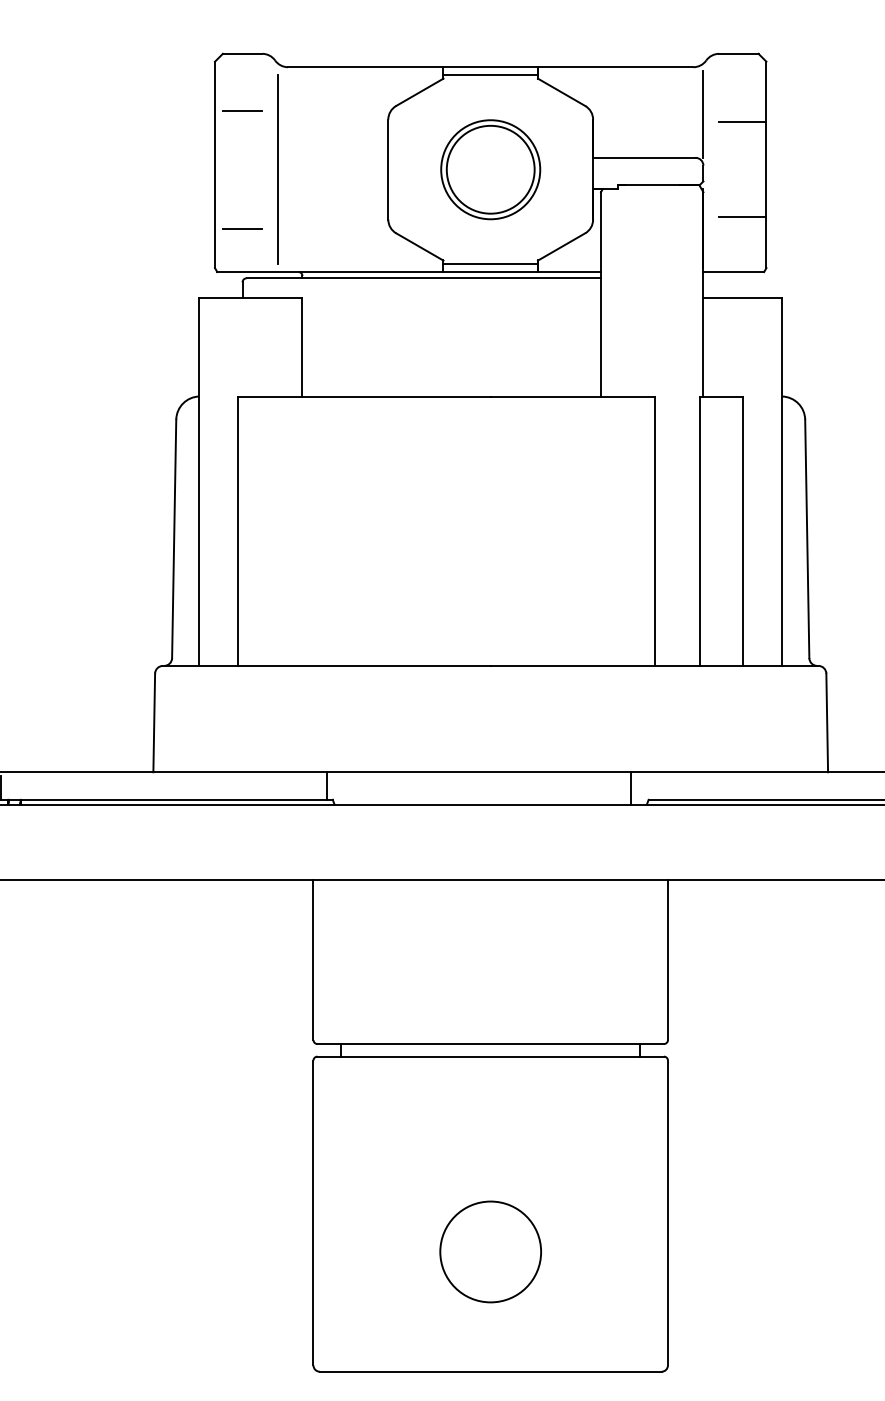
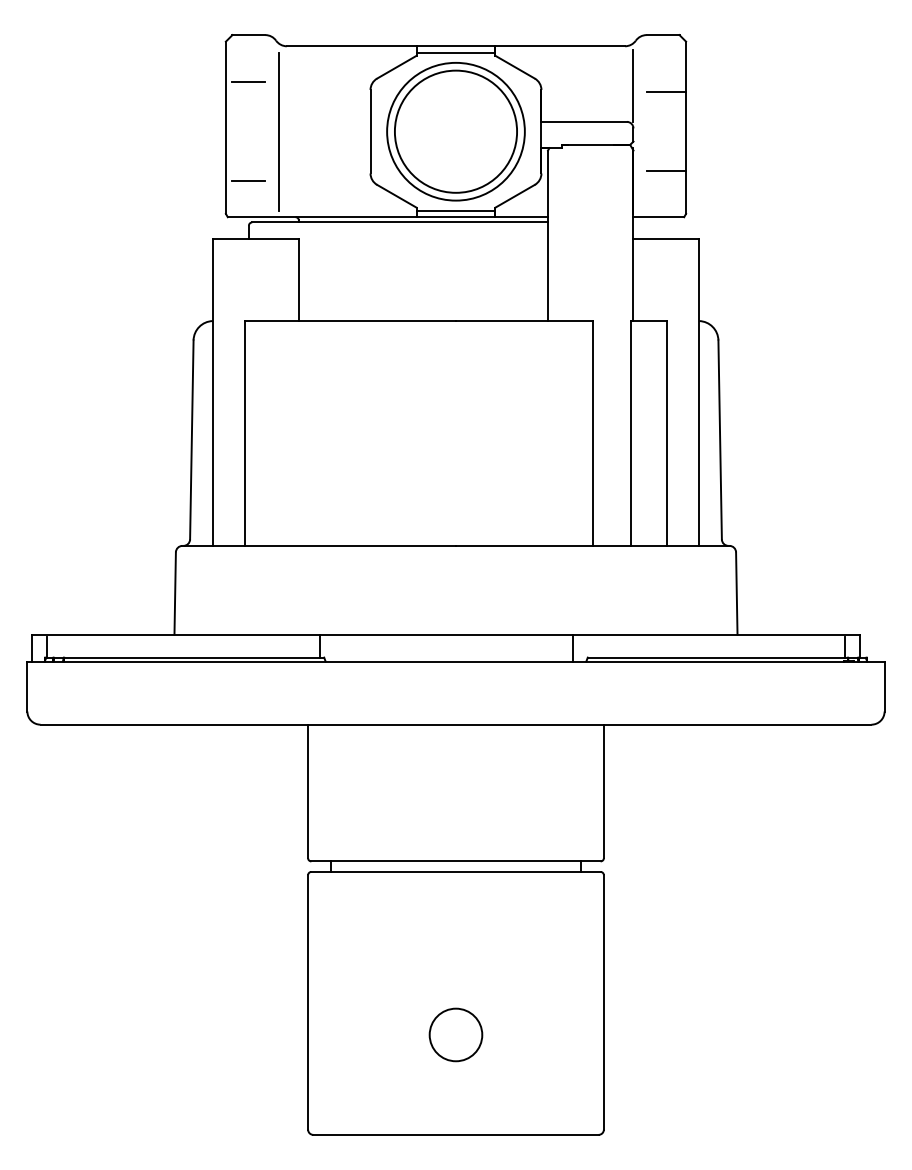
part: (490, 169) -> (455, 131), size x1.67
circle: (490, 1251) -> (455, 1034), size x0.62

